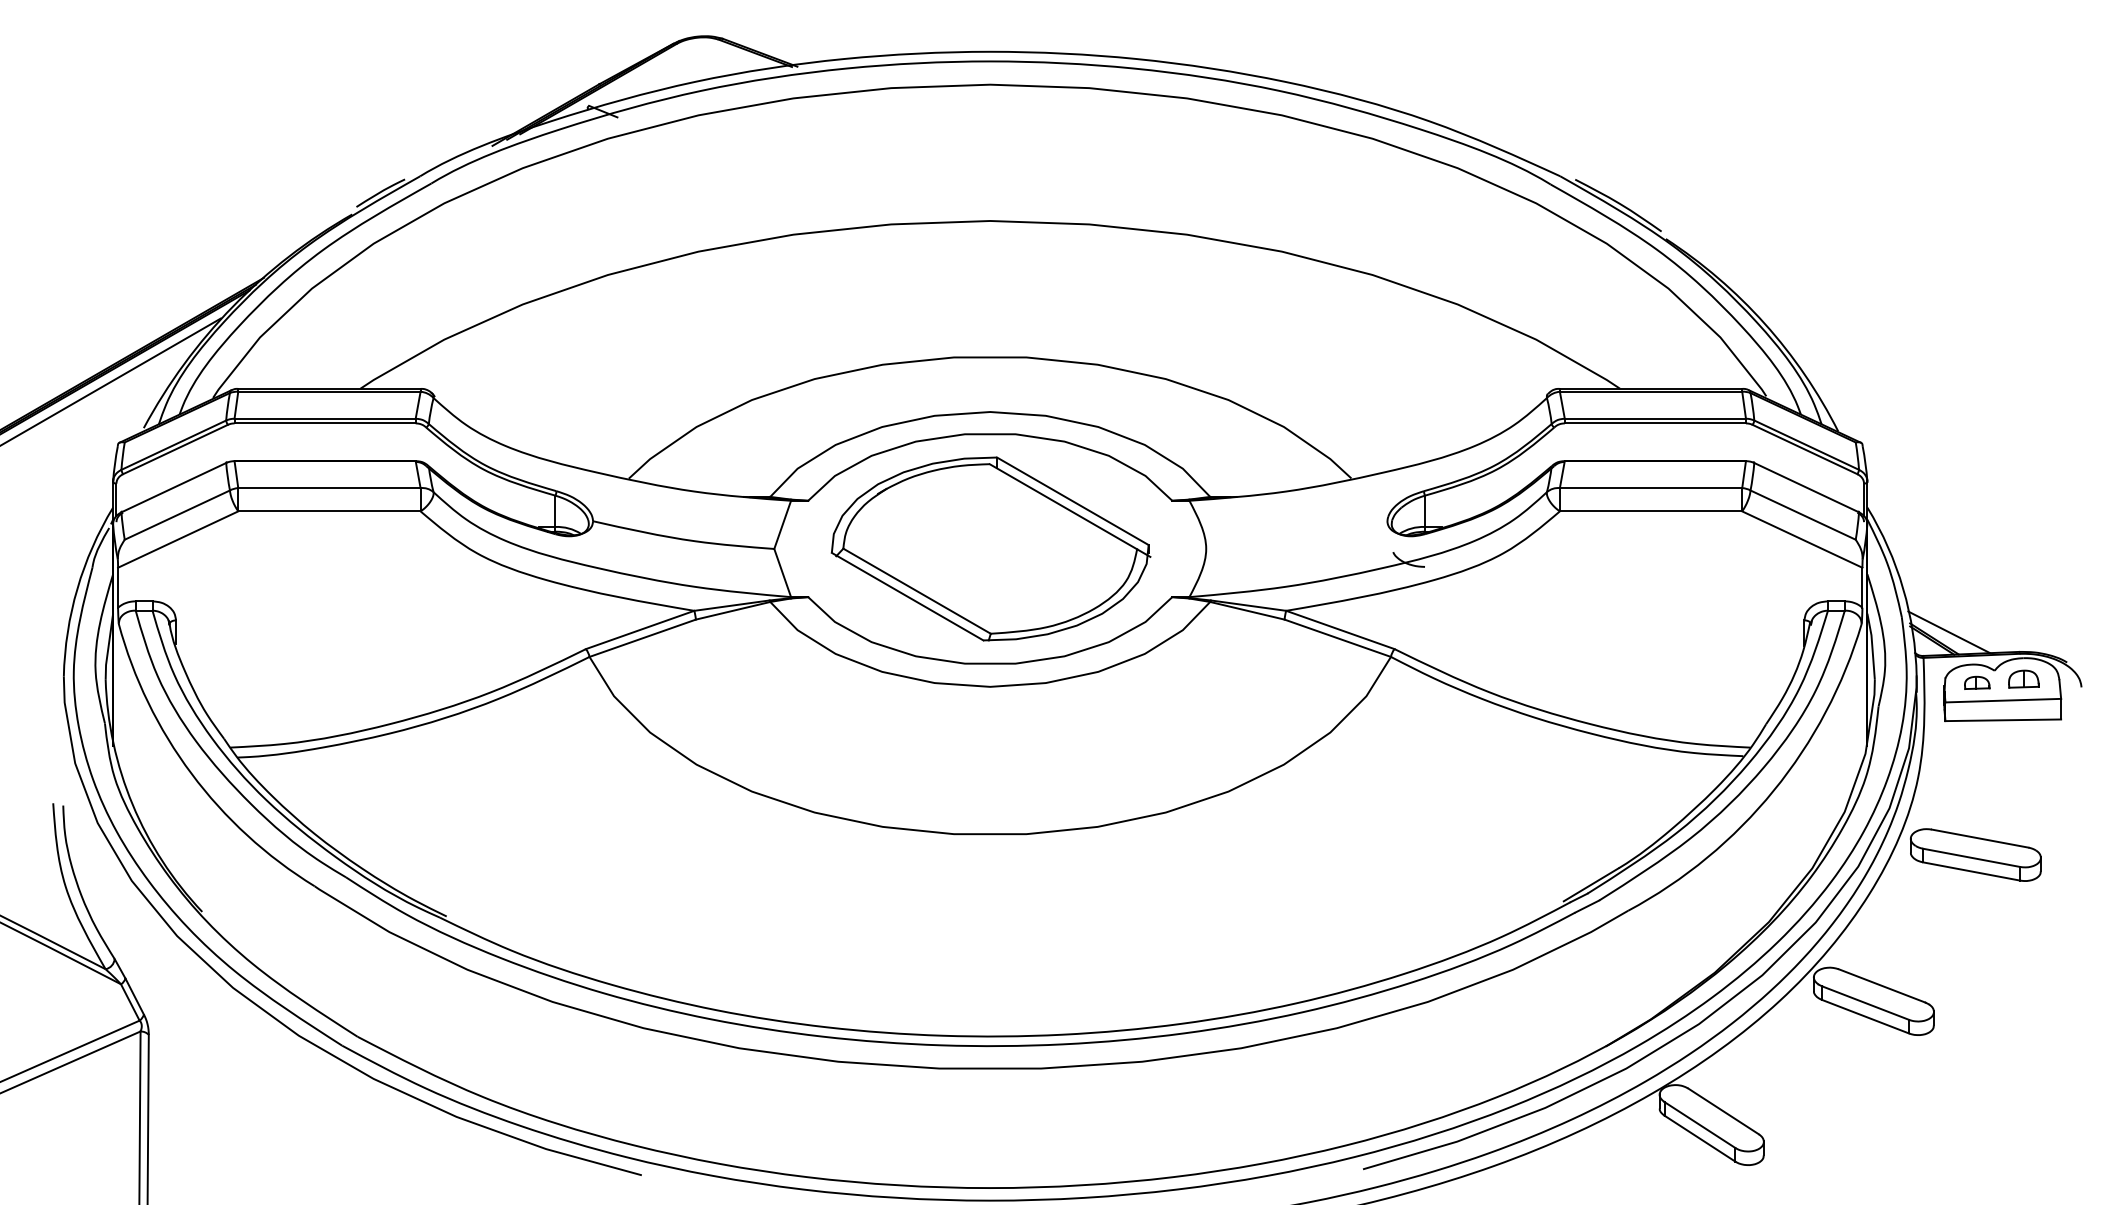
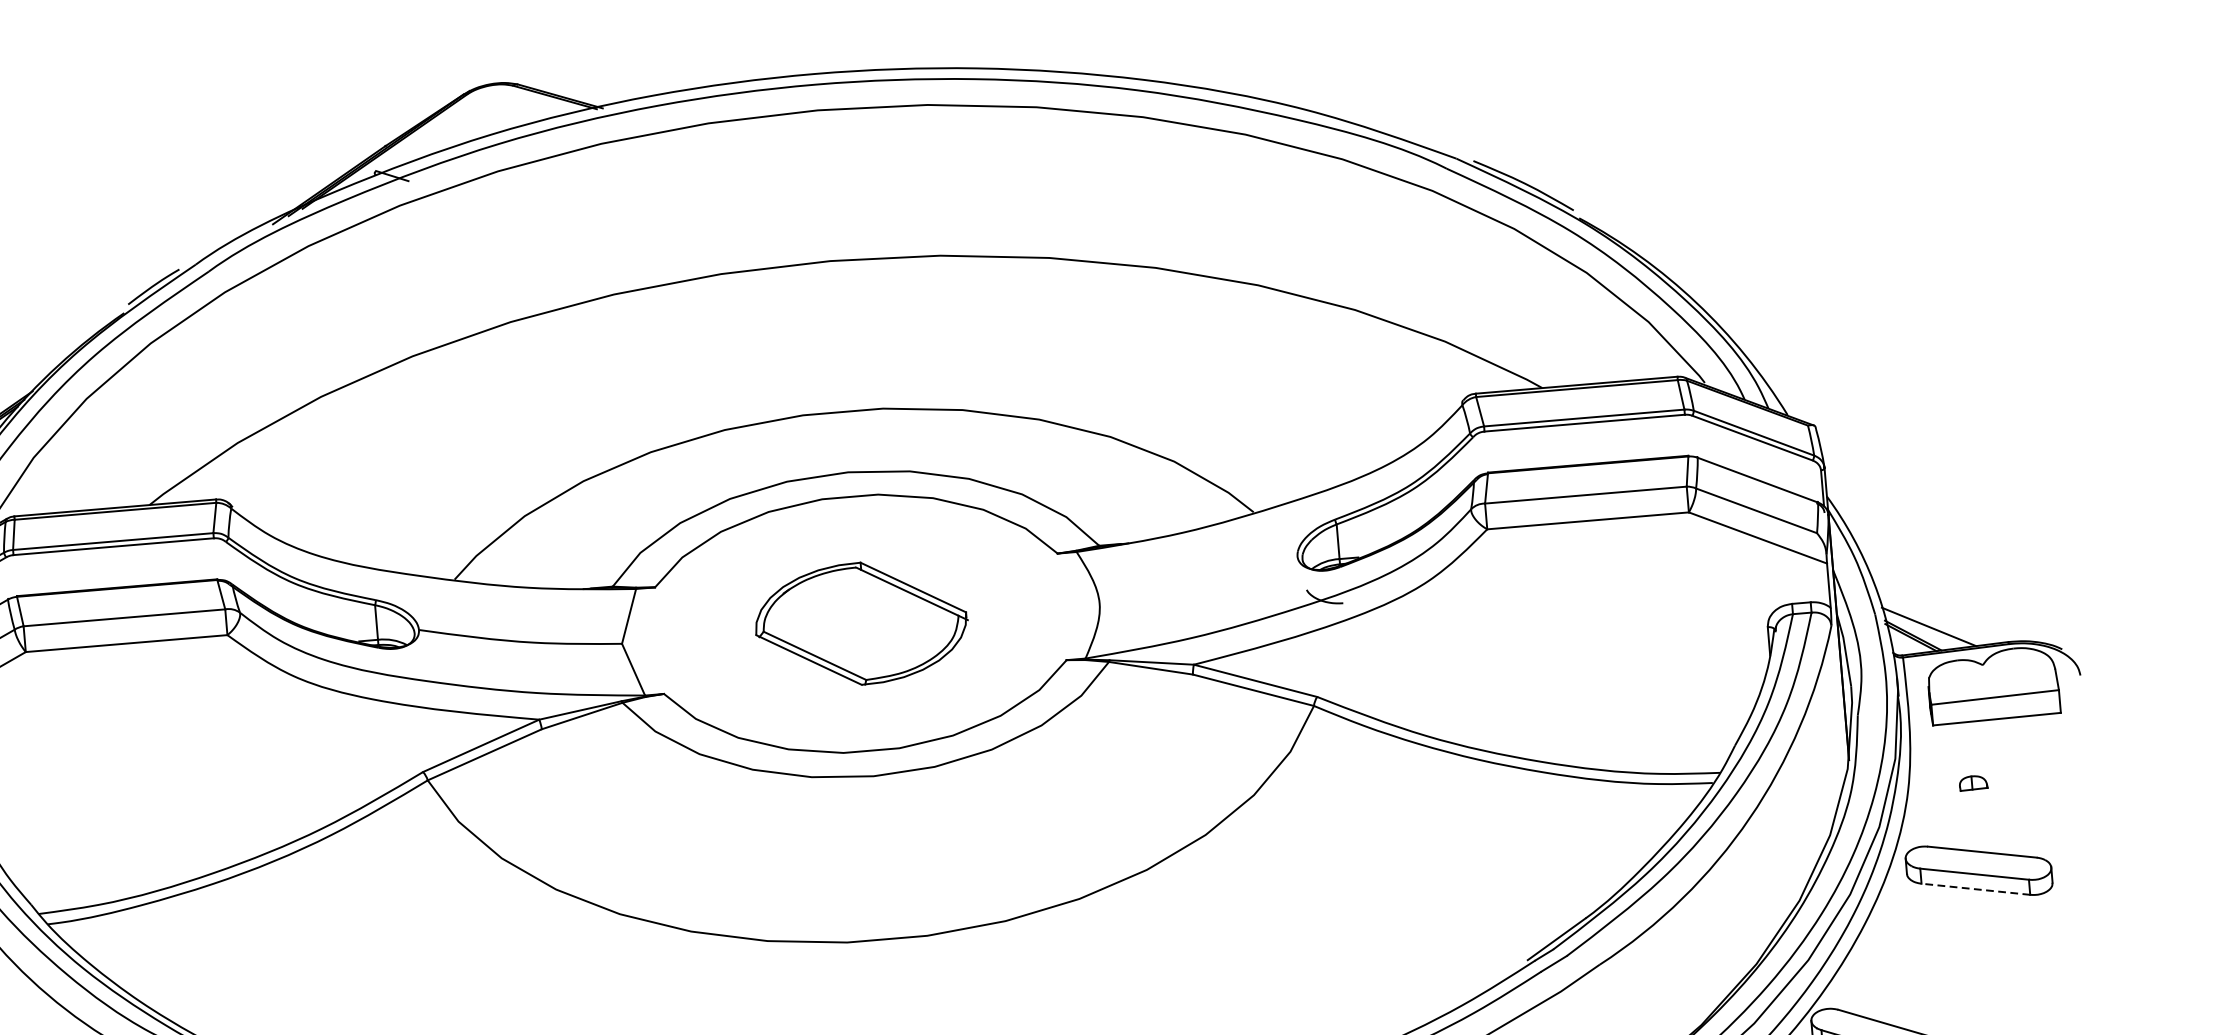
part: (990, 548) -> (861, 623), size x0.6
part: (2023, 678) -> (2015, 671), removed
part: (1977, 682) -> (1973, 782), moved
line: (1971, 871) -> (1975, 889), solid -> dashed

